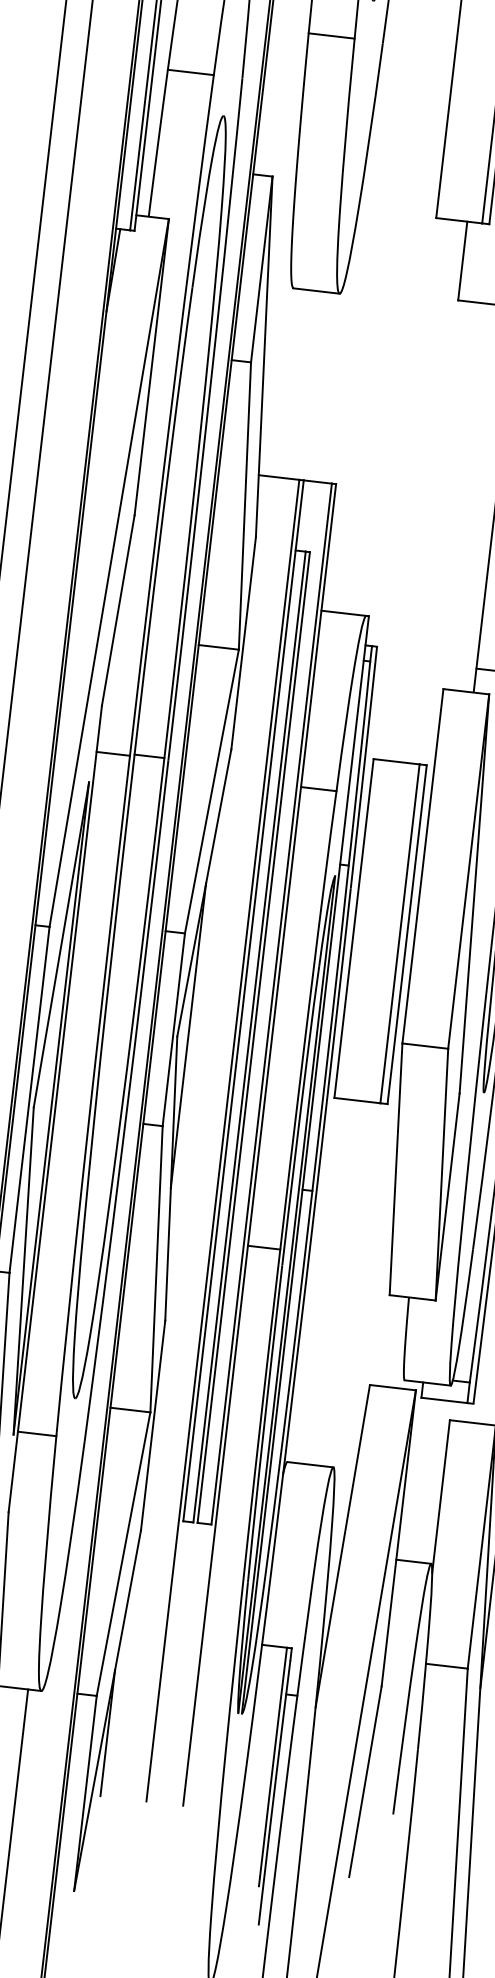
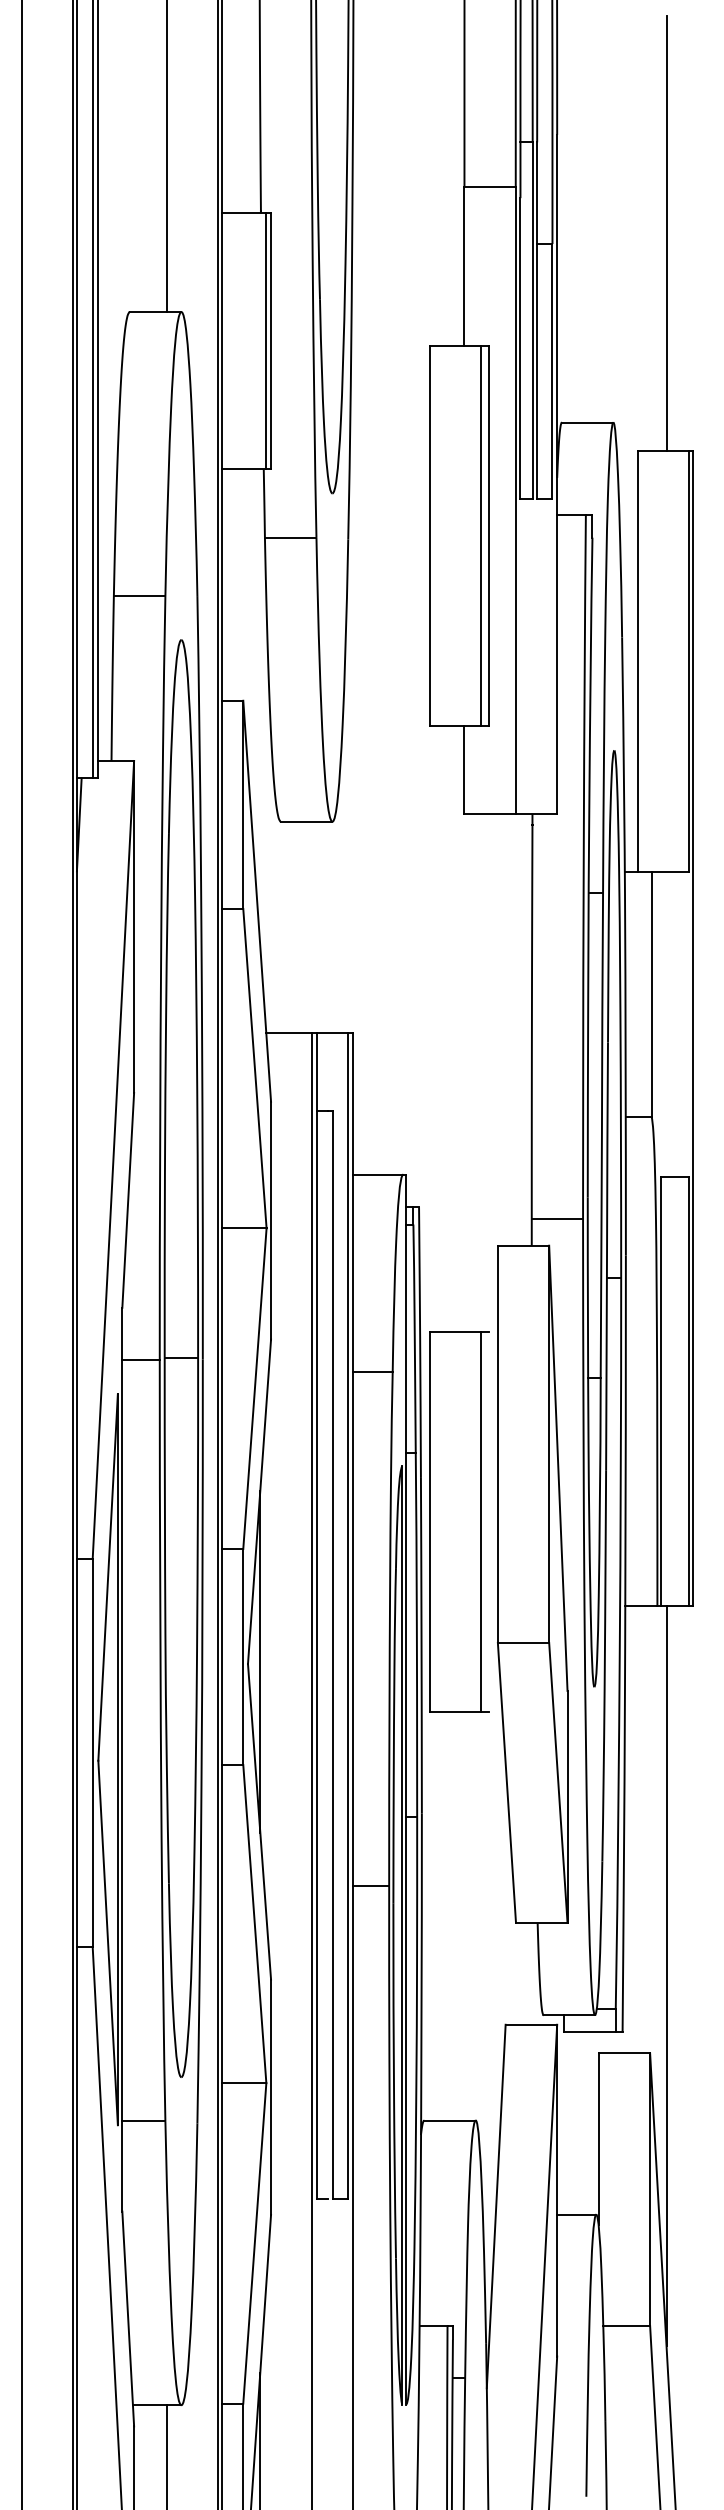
line: (407, 934) -> (489, 1521), removed
line: (249, 1037) -> (327, 1655), removed

